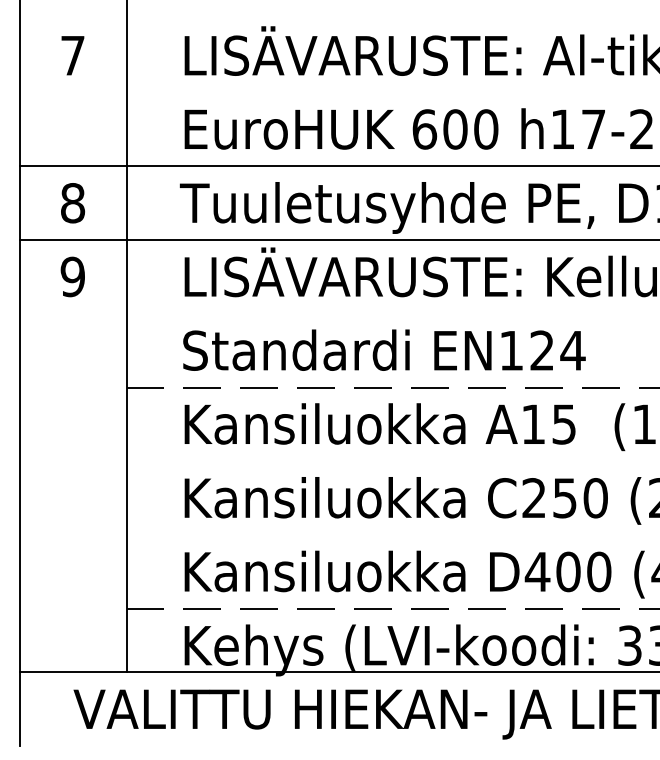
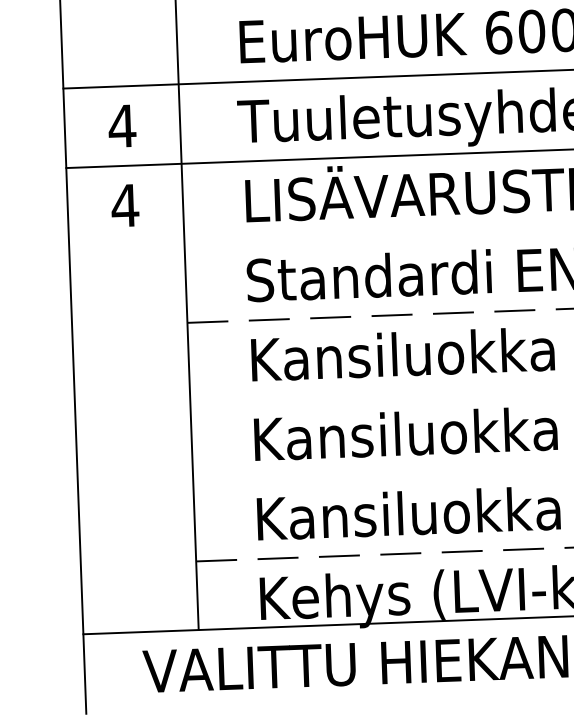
text: (72, 203) -> (121, 126), 8 -> 4
text: (72, 276) -> (124, 205), 9 -> 4

